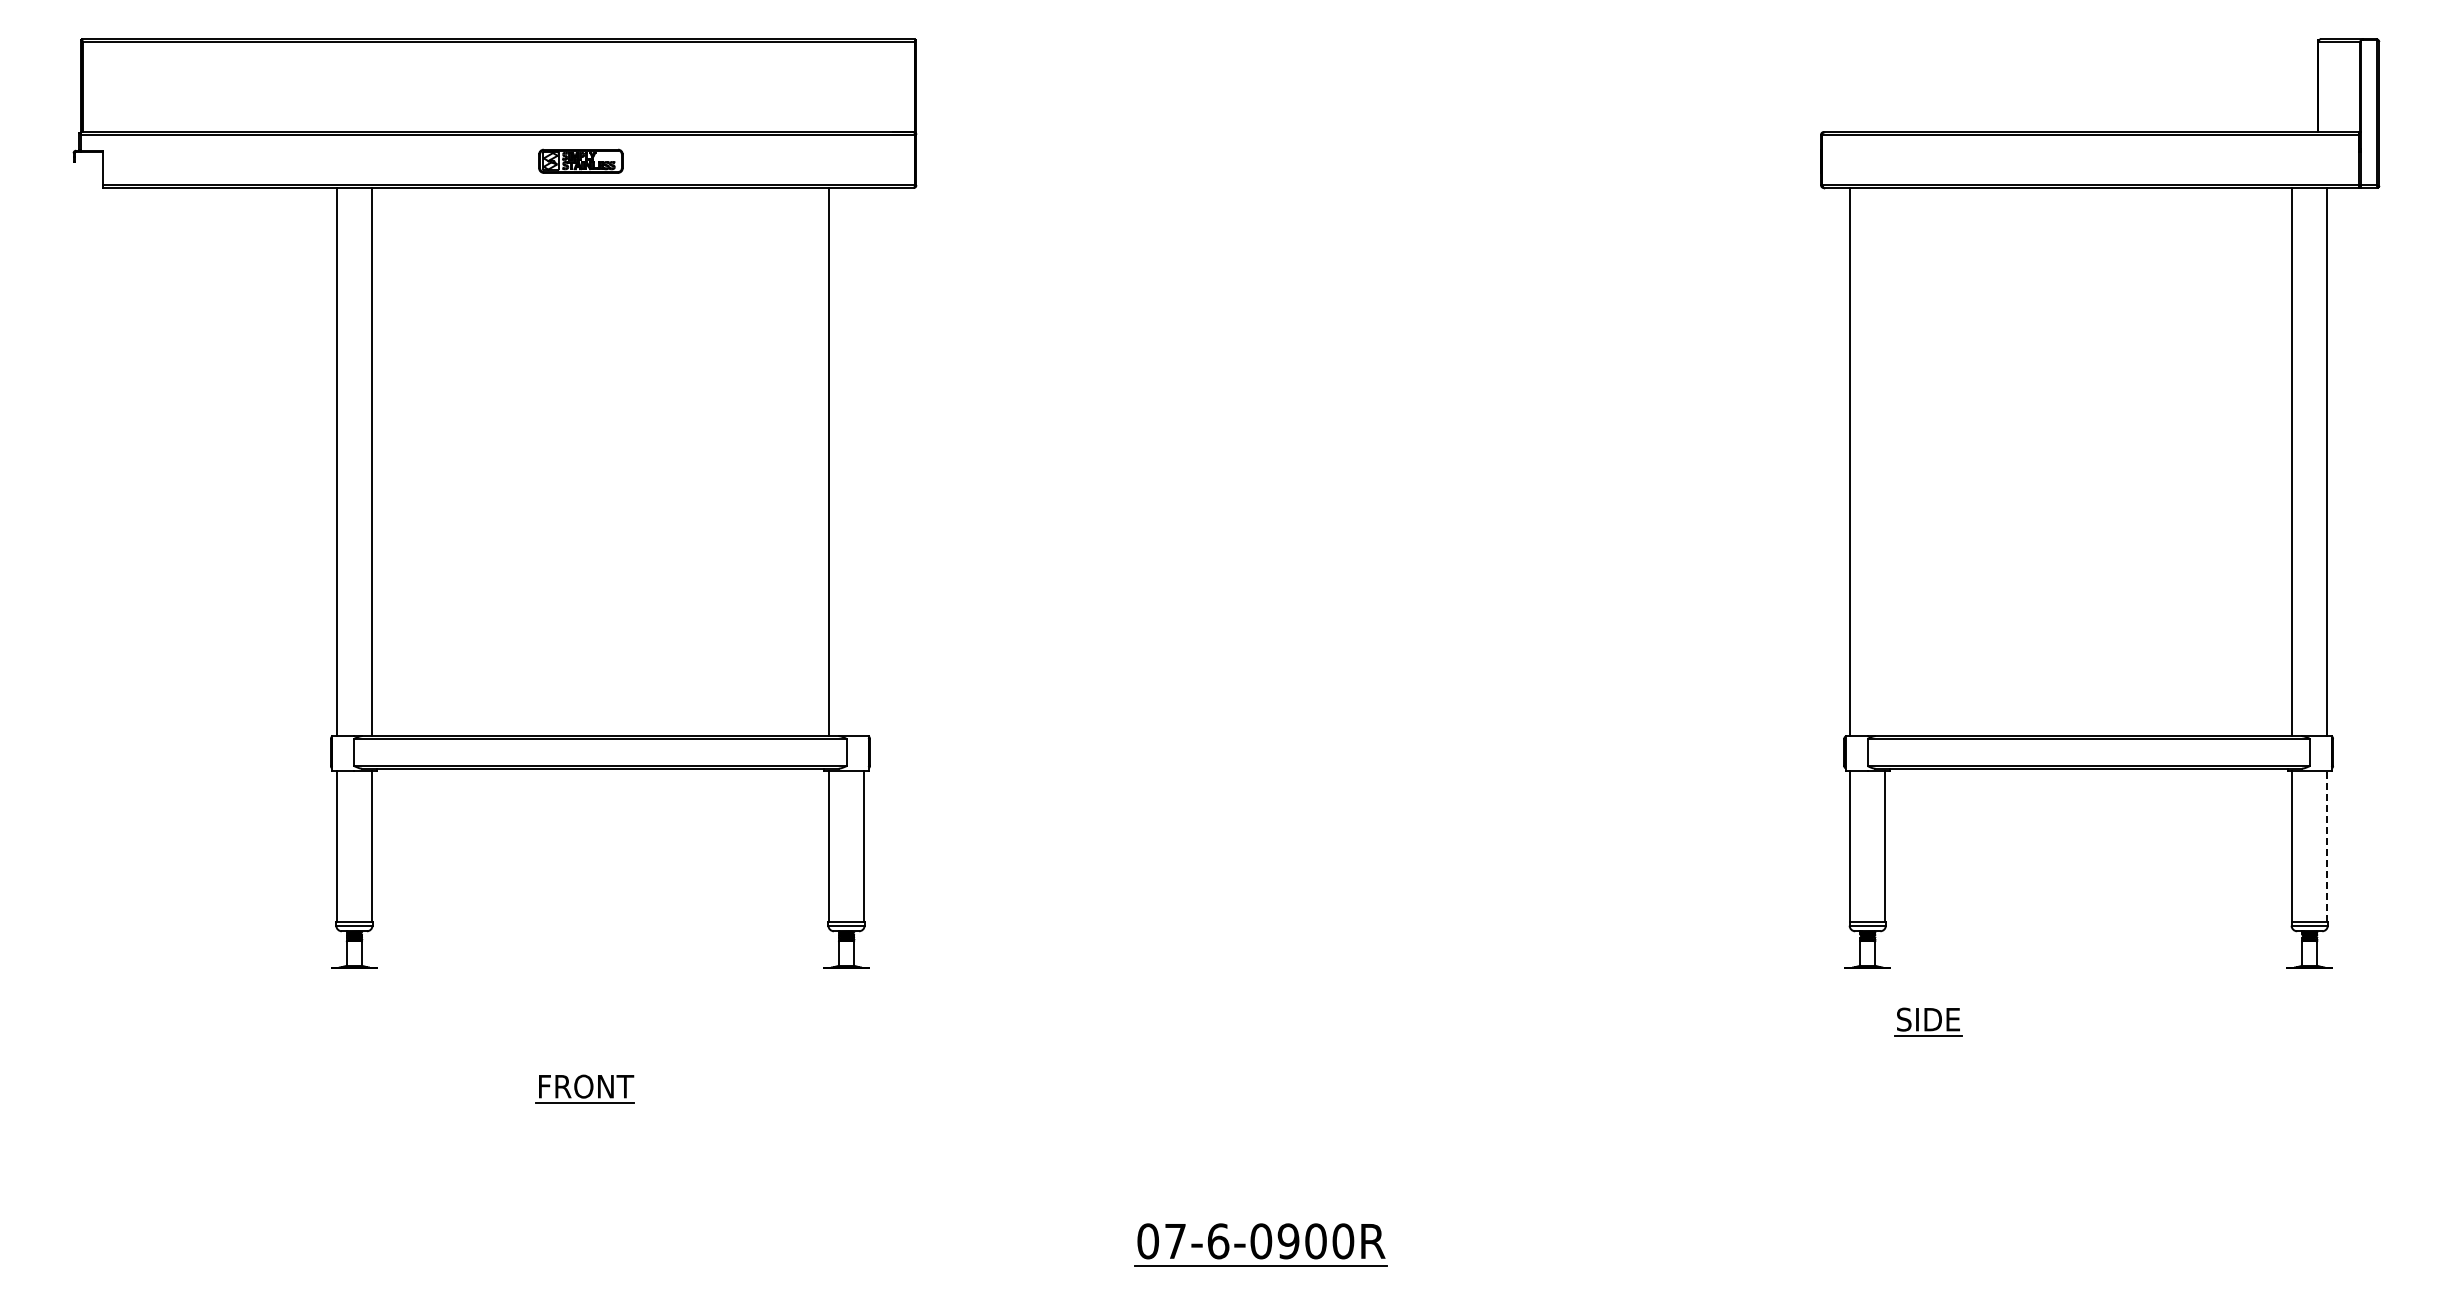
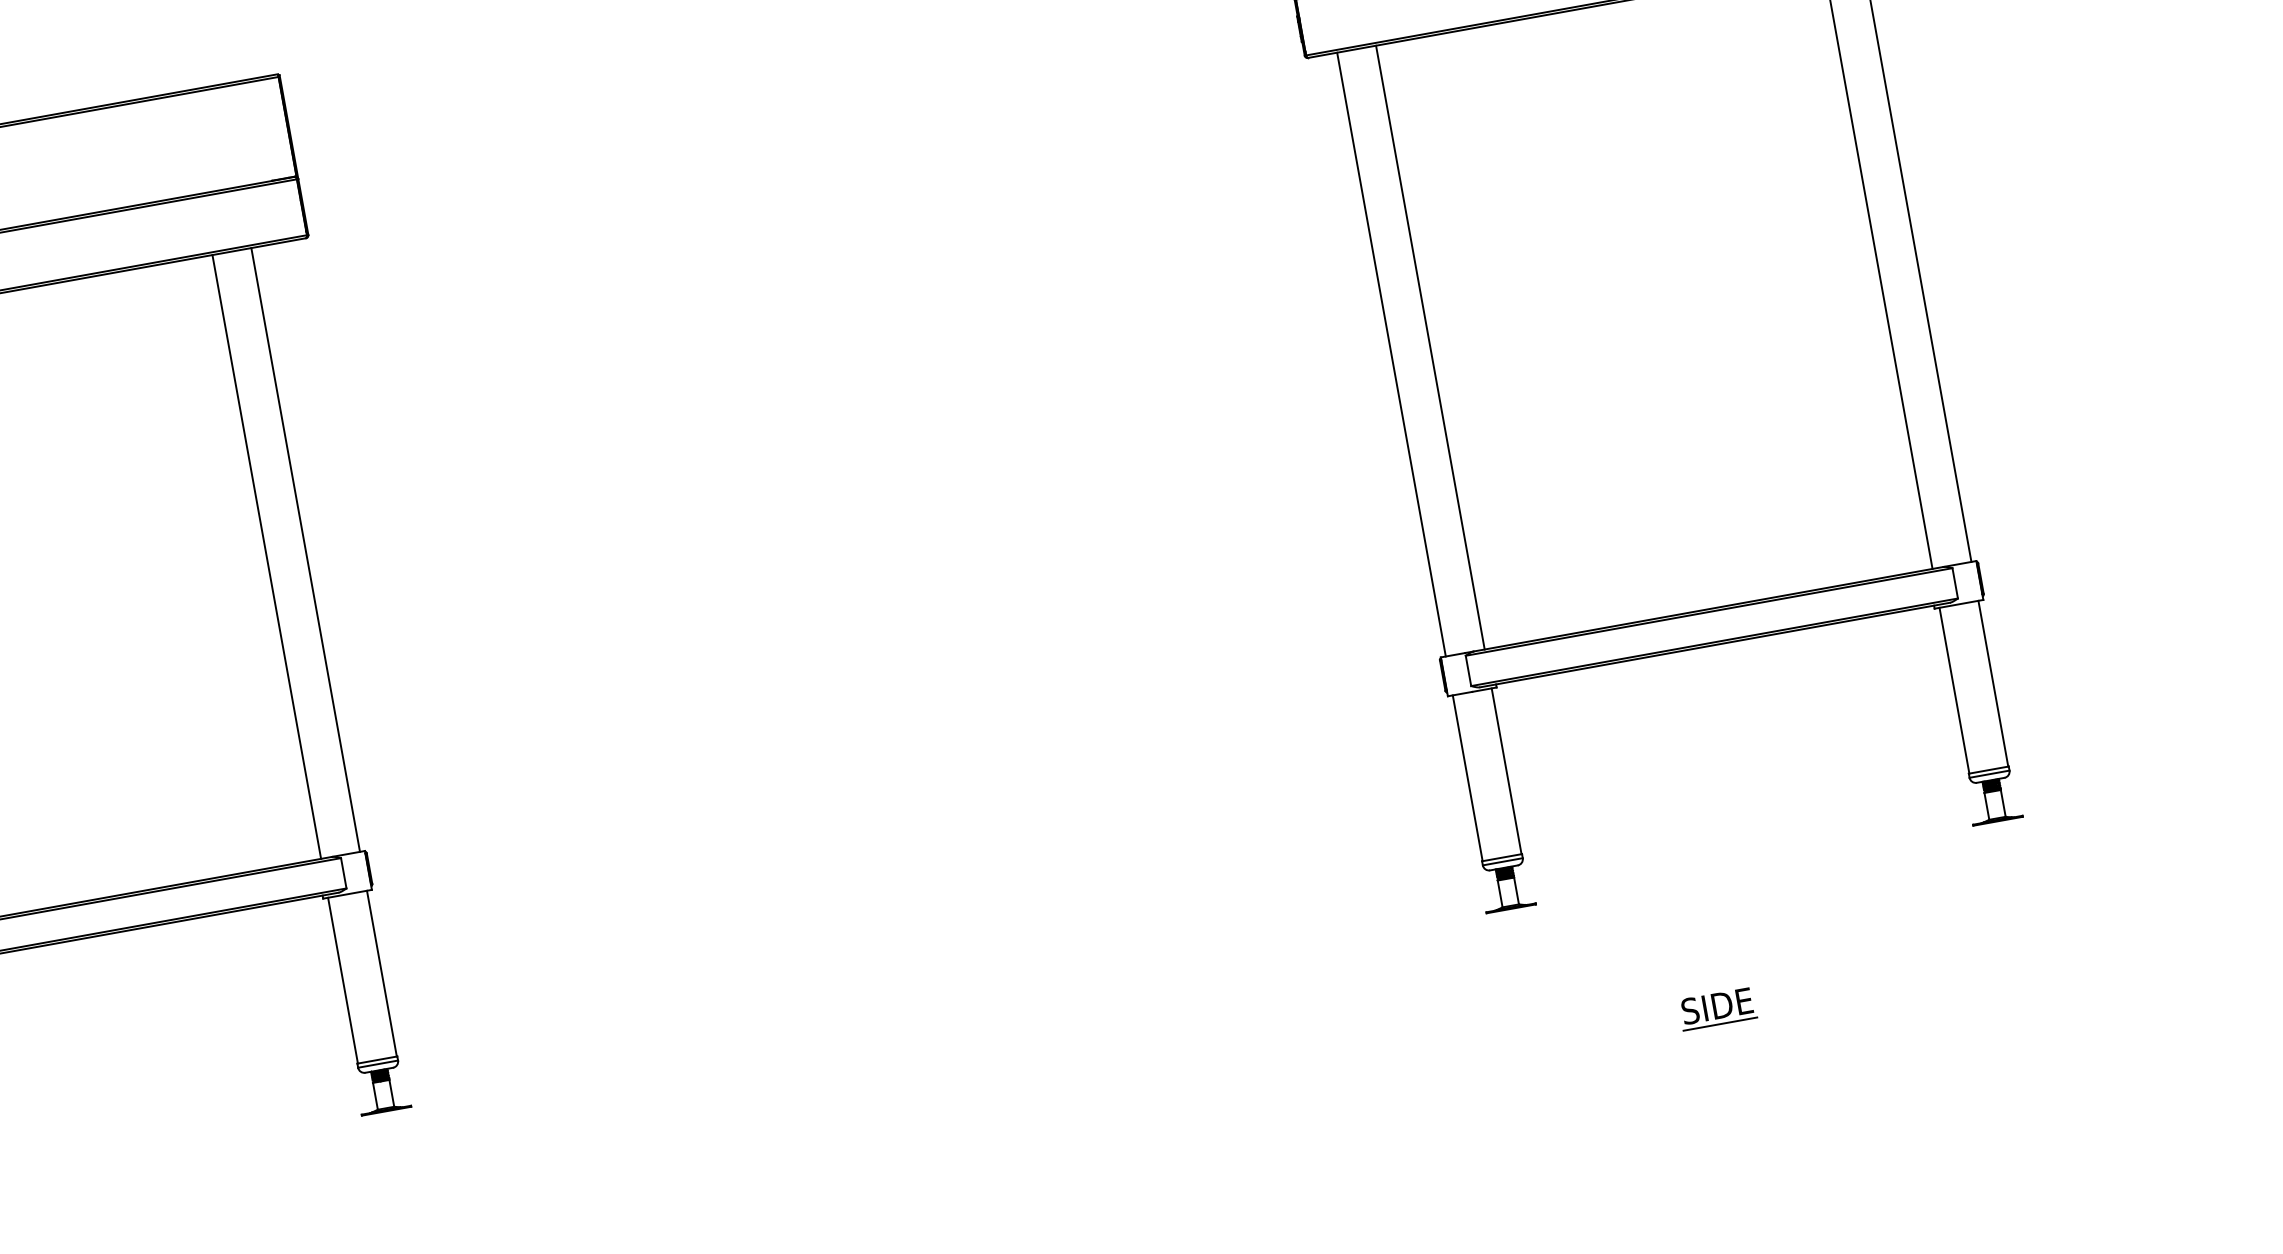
line: (864, 461) -> (305, 549), added
line: (1885, 461) -> (1430, 347), added
line: (2327, 846) -> (1993, 683), dashed -> solid
part: (1928, 1021) -> (1717, 1008), moved

